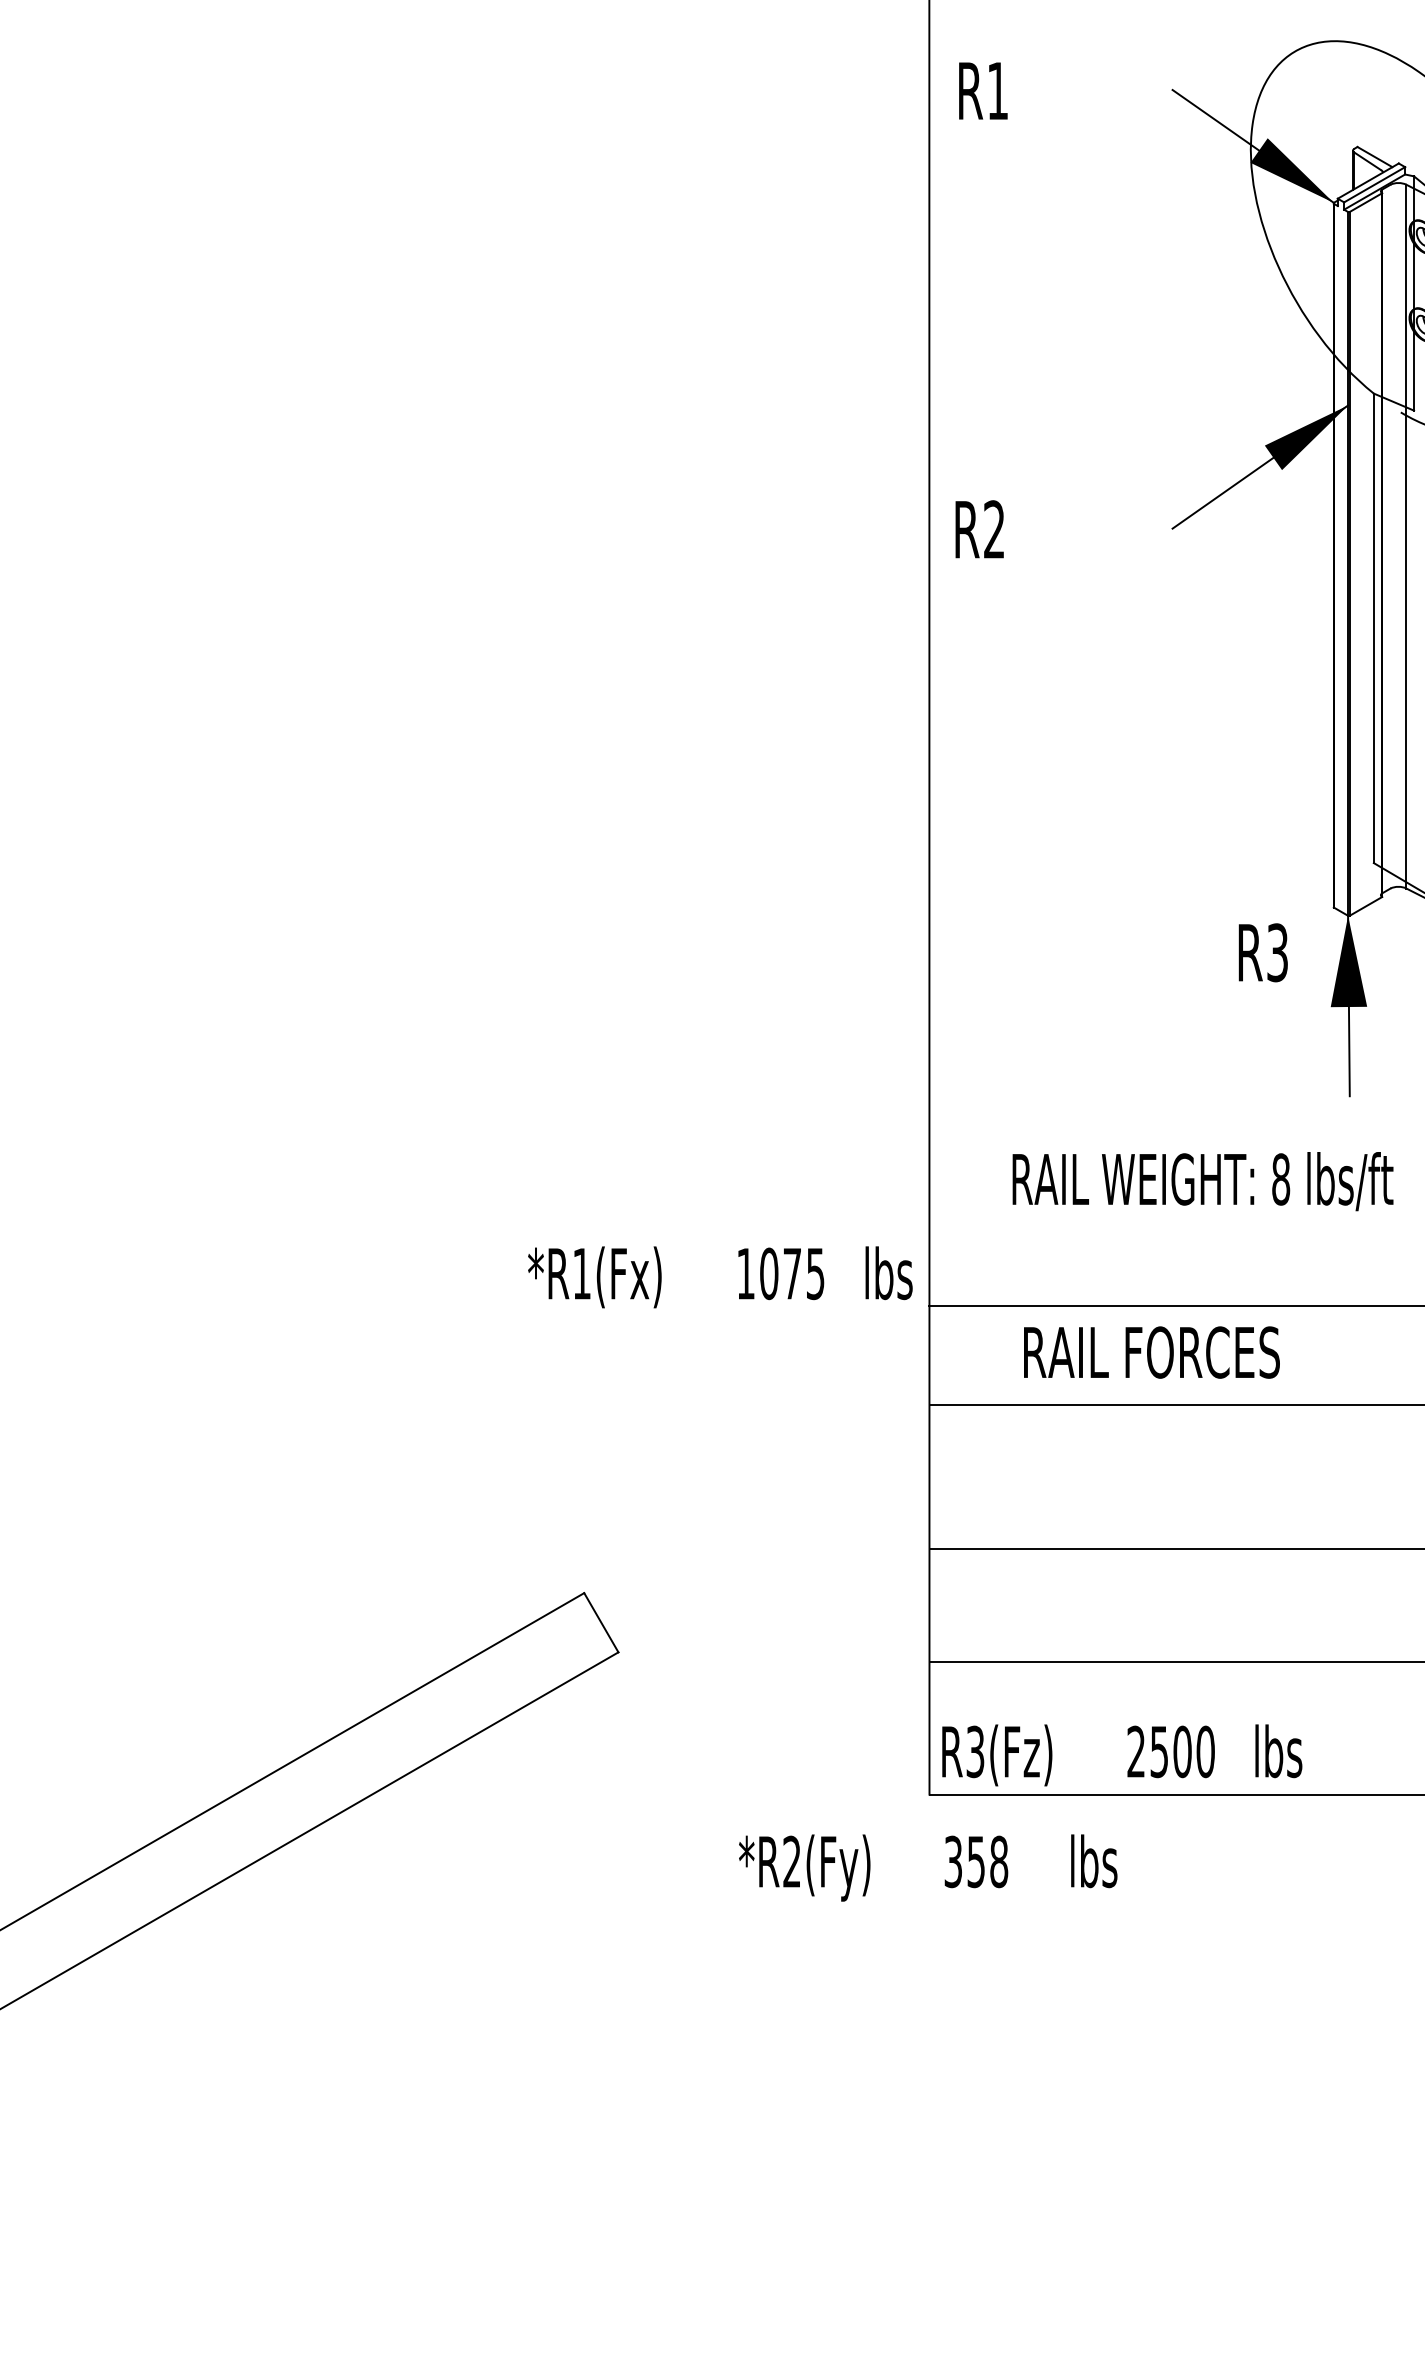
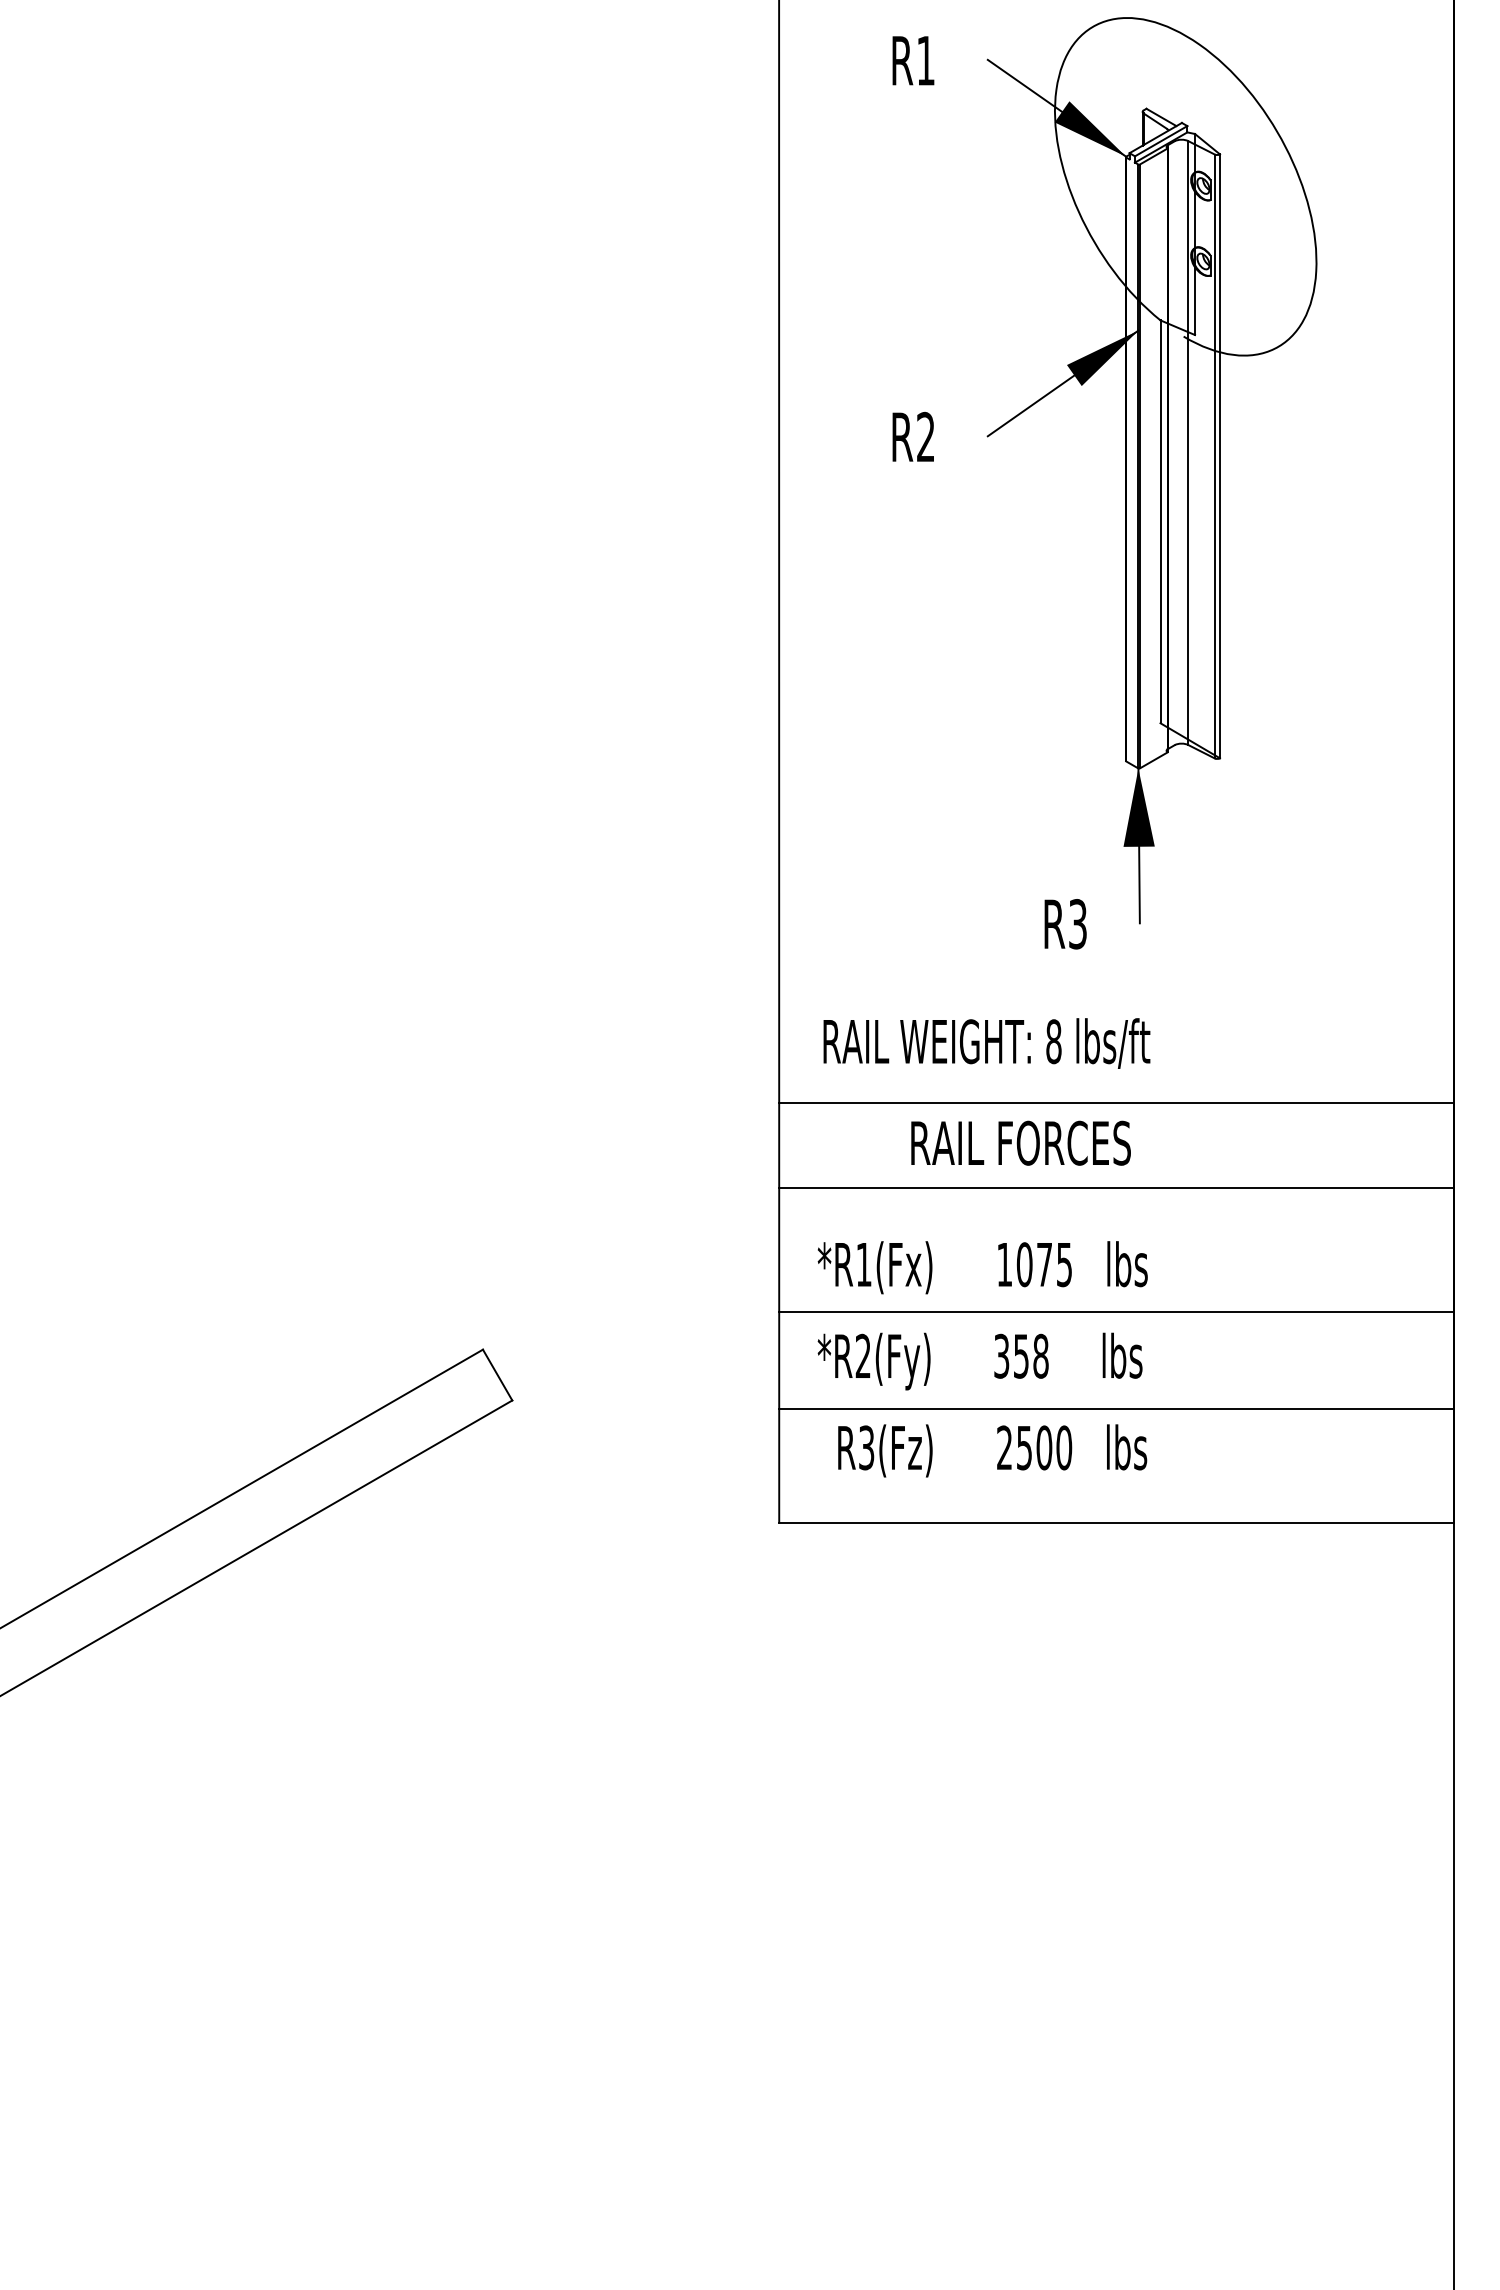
text: (983, 90) -> (913, 60), moved
text: (978, 528) -> (912, 436), moved
text: (1263, 953) -> (1065, 924), moved
text: (1202, 1181) -> (986, 1043), moved
text: (720, 1277) -> (982, 1267), moved
text: (1151, 1351) -> (1020, 1142), moved
text: (1122, 1754) -> (992, 1450), moved
text: (927, 1867) -> (979, 1361), moved

